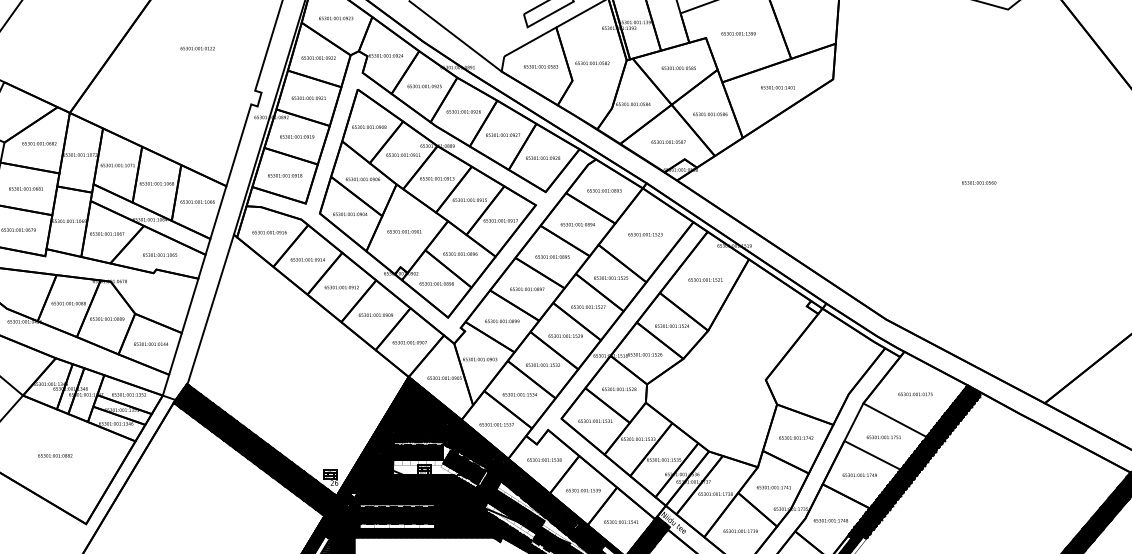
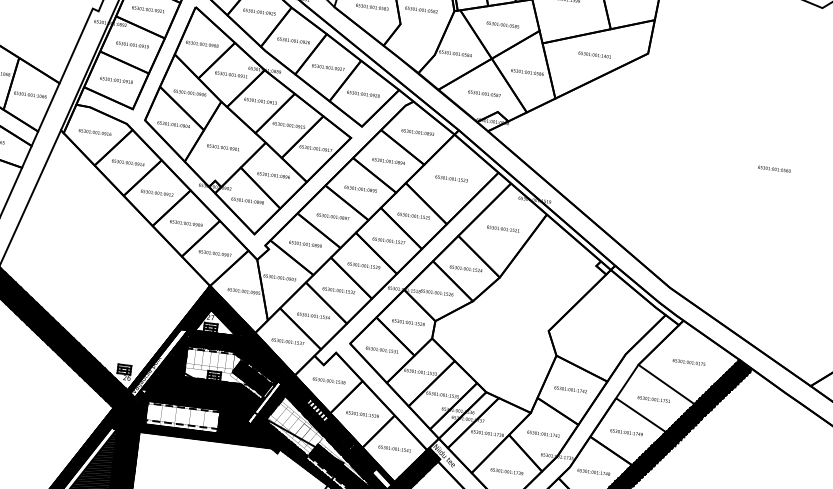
fill: (420, 413) -> (216, 322), removed
hatch: (418, 452) -> (210, 358), removed
hatch: (366, 463) -> (159, 363), removed
hatch: (479, 490) -> (263, 402), removed
hatch: (536, 491) -> (317, 409), removed
hatch: (516, 511) -> (296, 426), removed
hatch: (396, 515) -> (182, 415), removed

